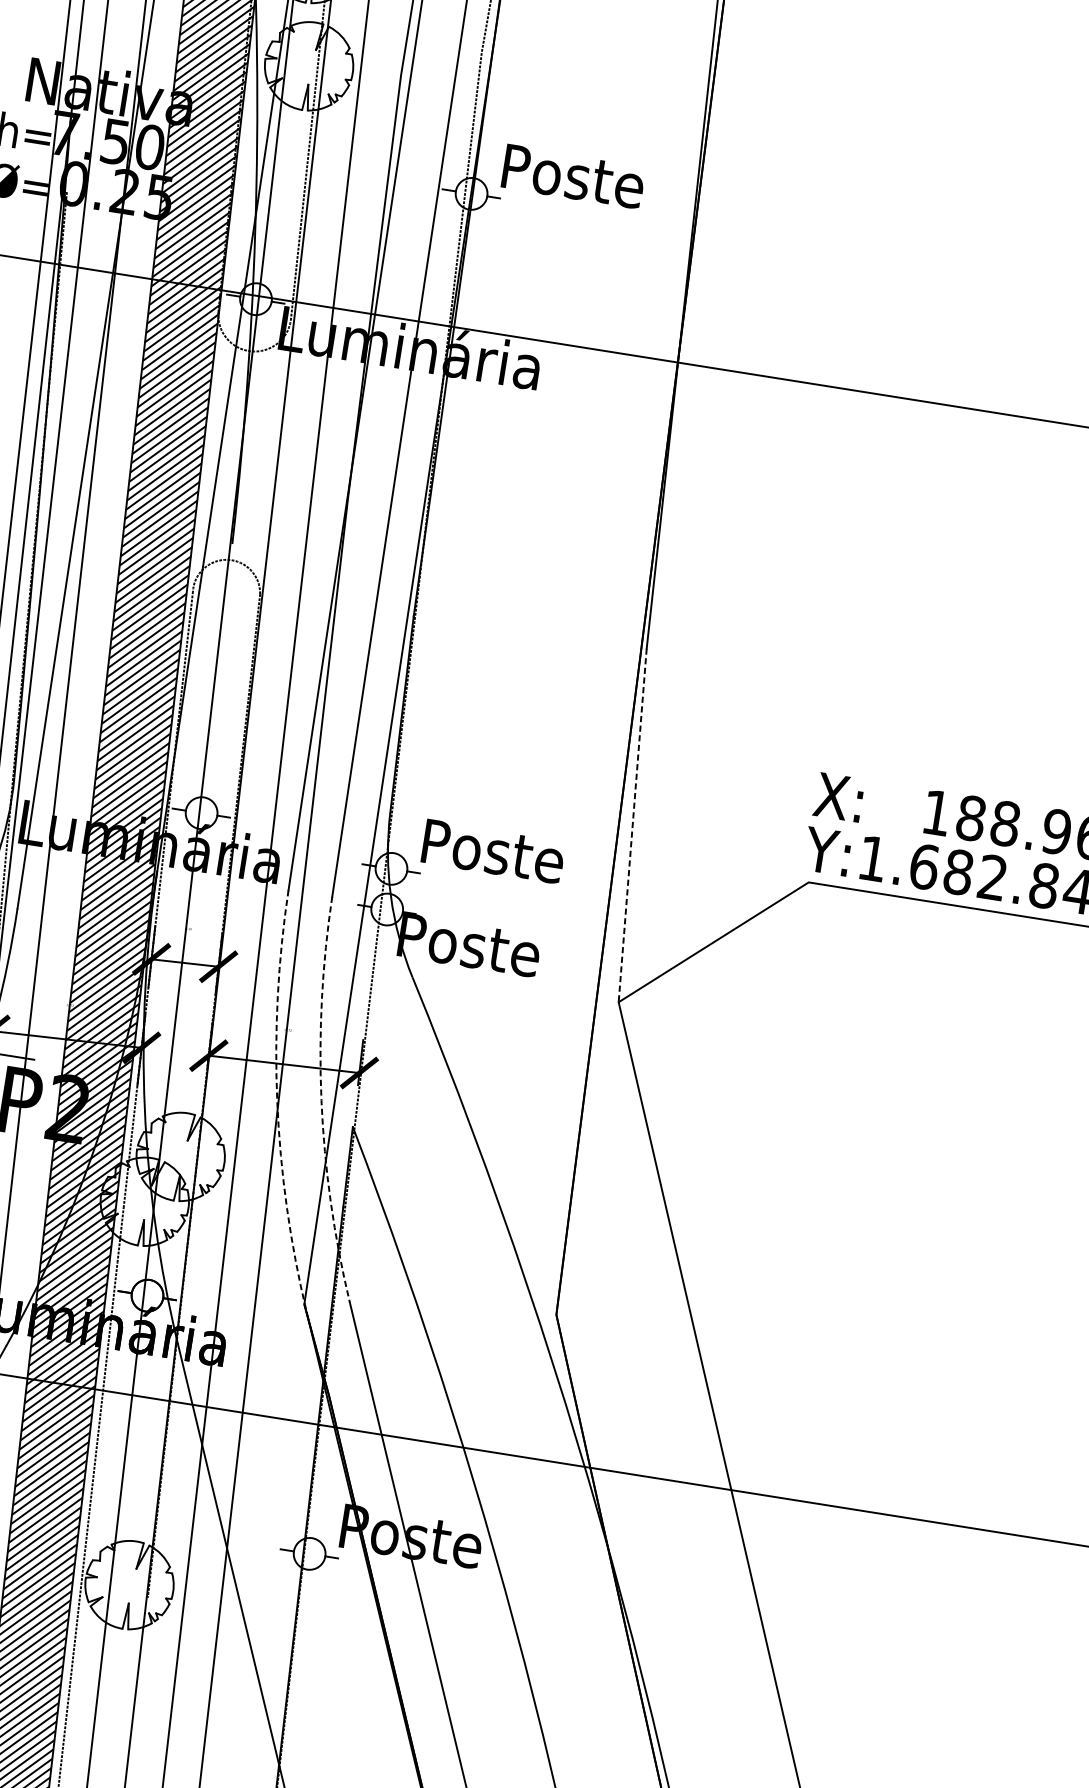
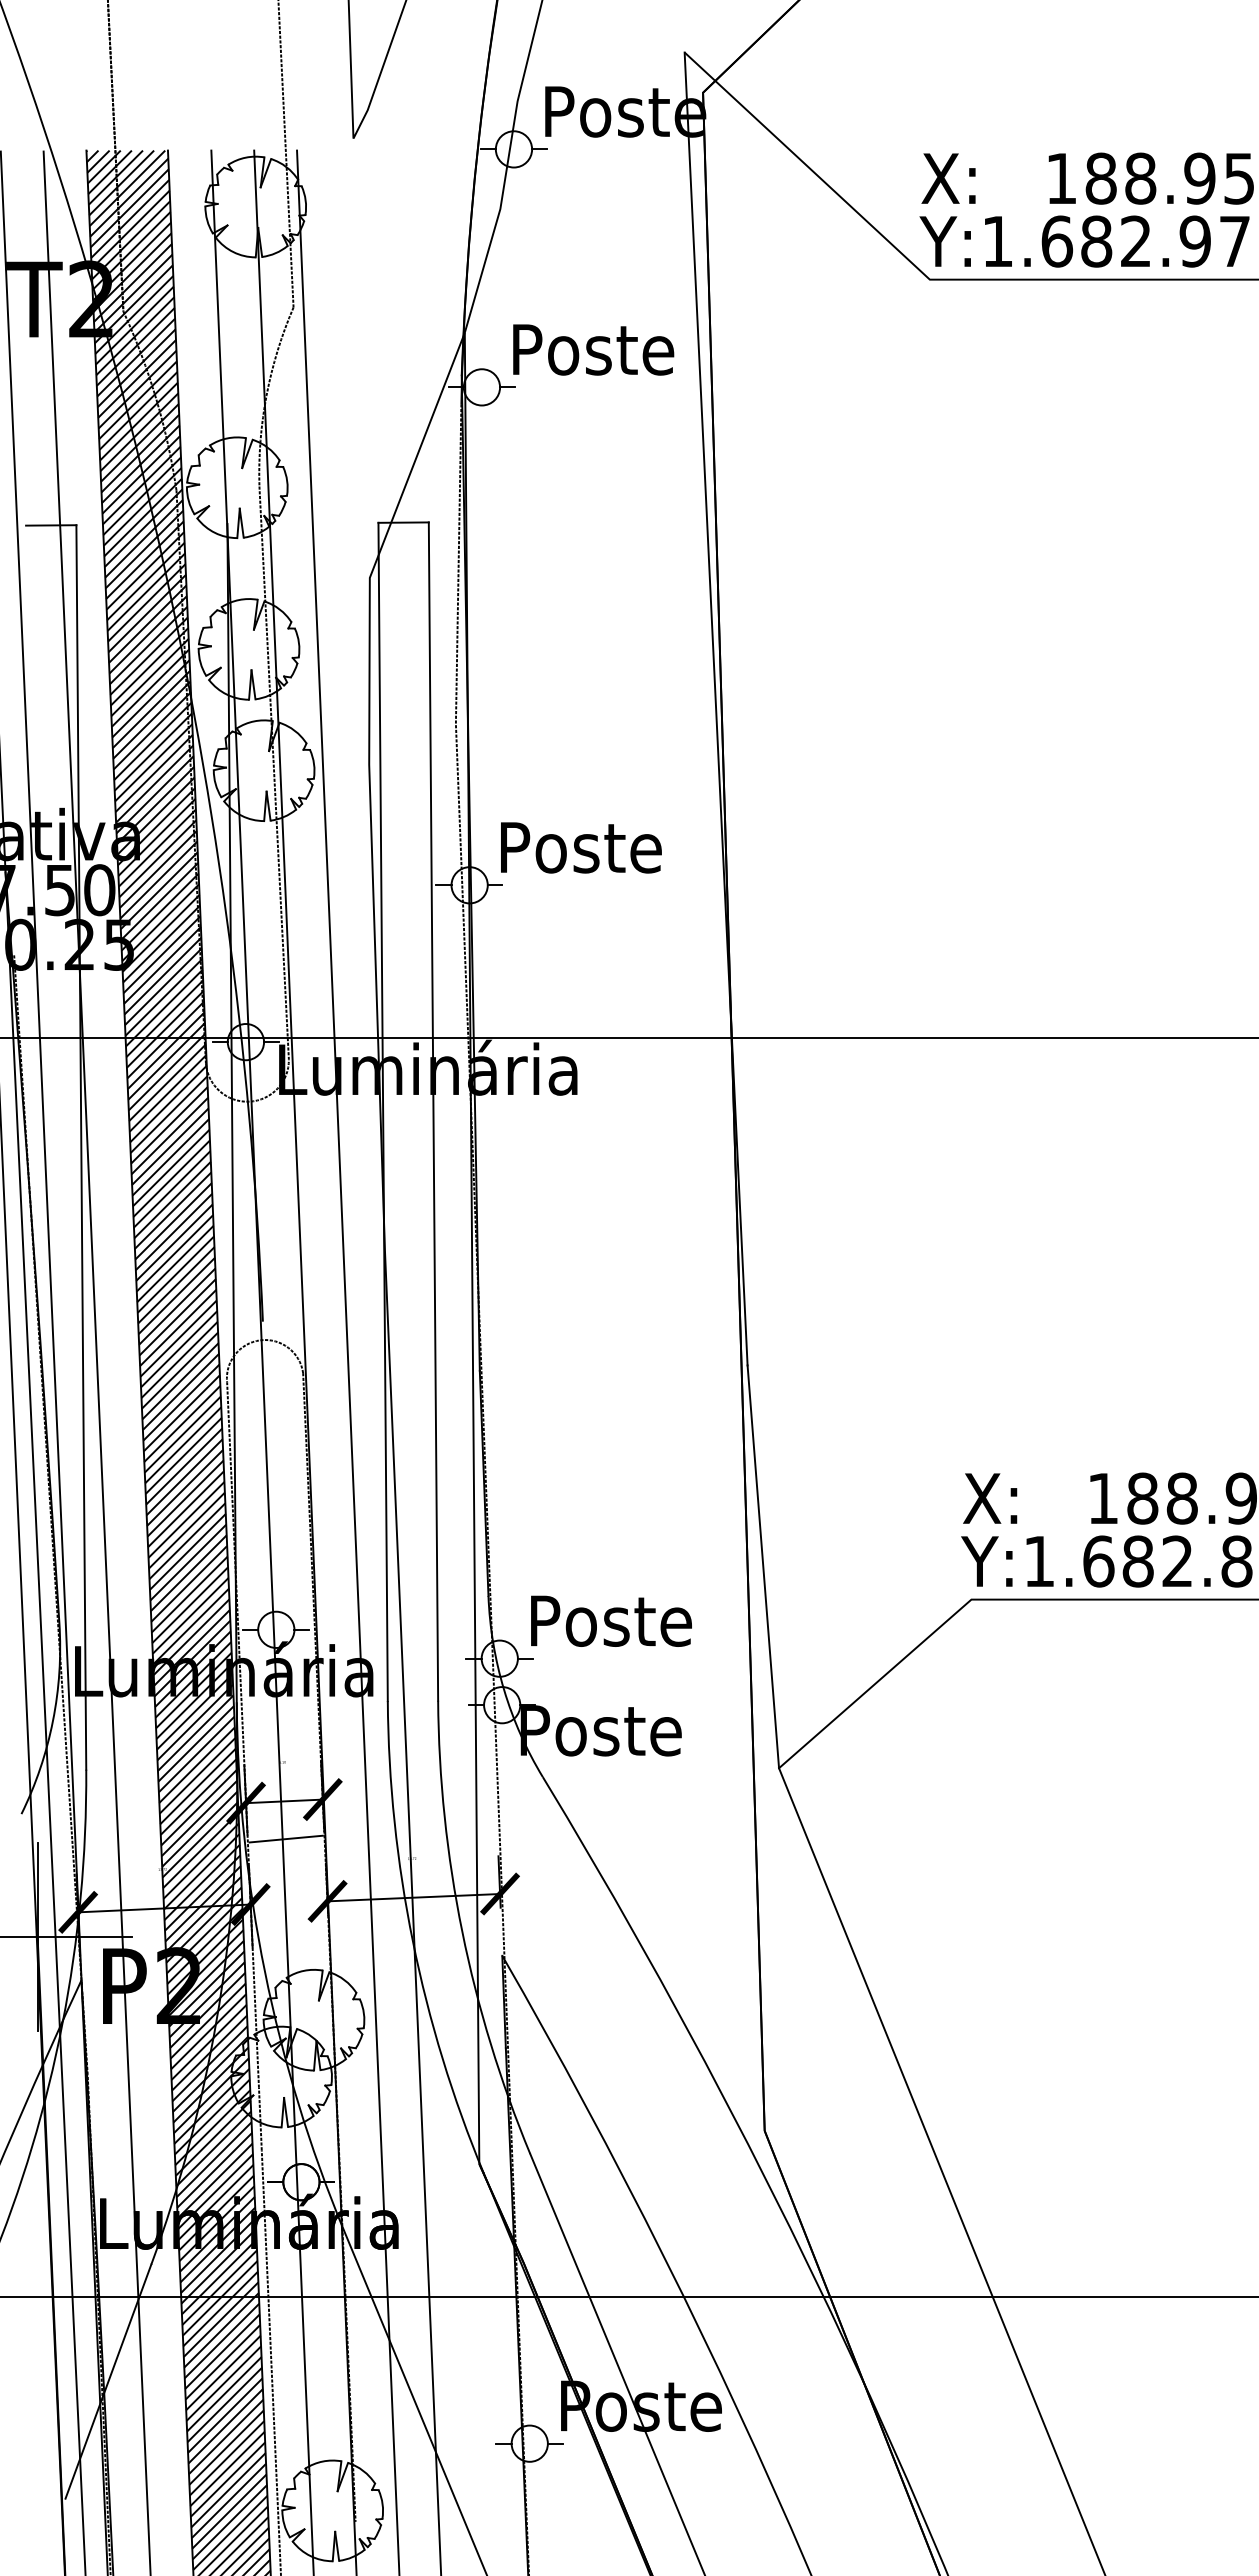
line: (632, 825) -> (763, 1566), dashed -> solid
line: (180, 995) -> (285, 1838), added
arc: (321, 1100) -> (462, 1931), dashed -> solid
arc: (276, 1102) -> (412, 1941), dashed -> solid

